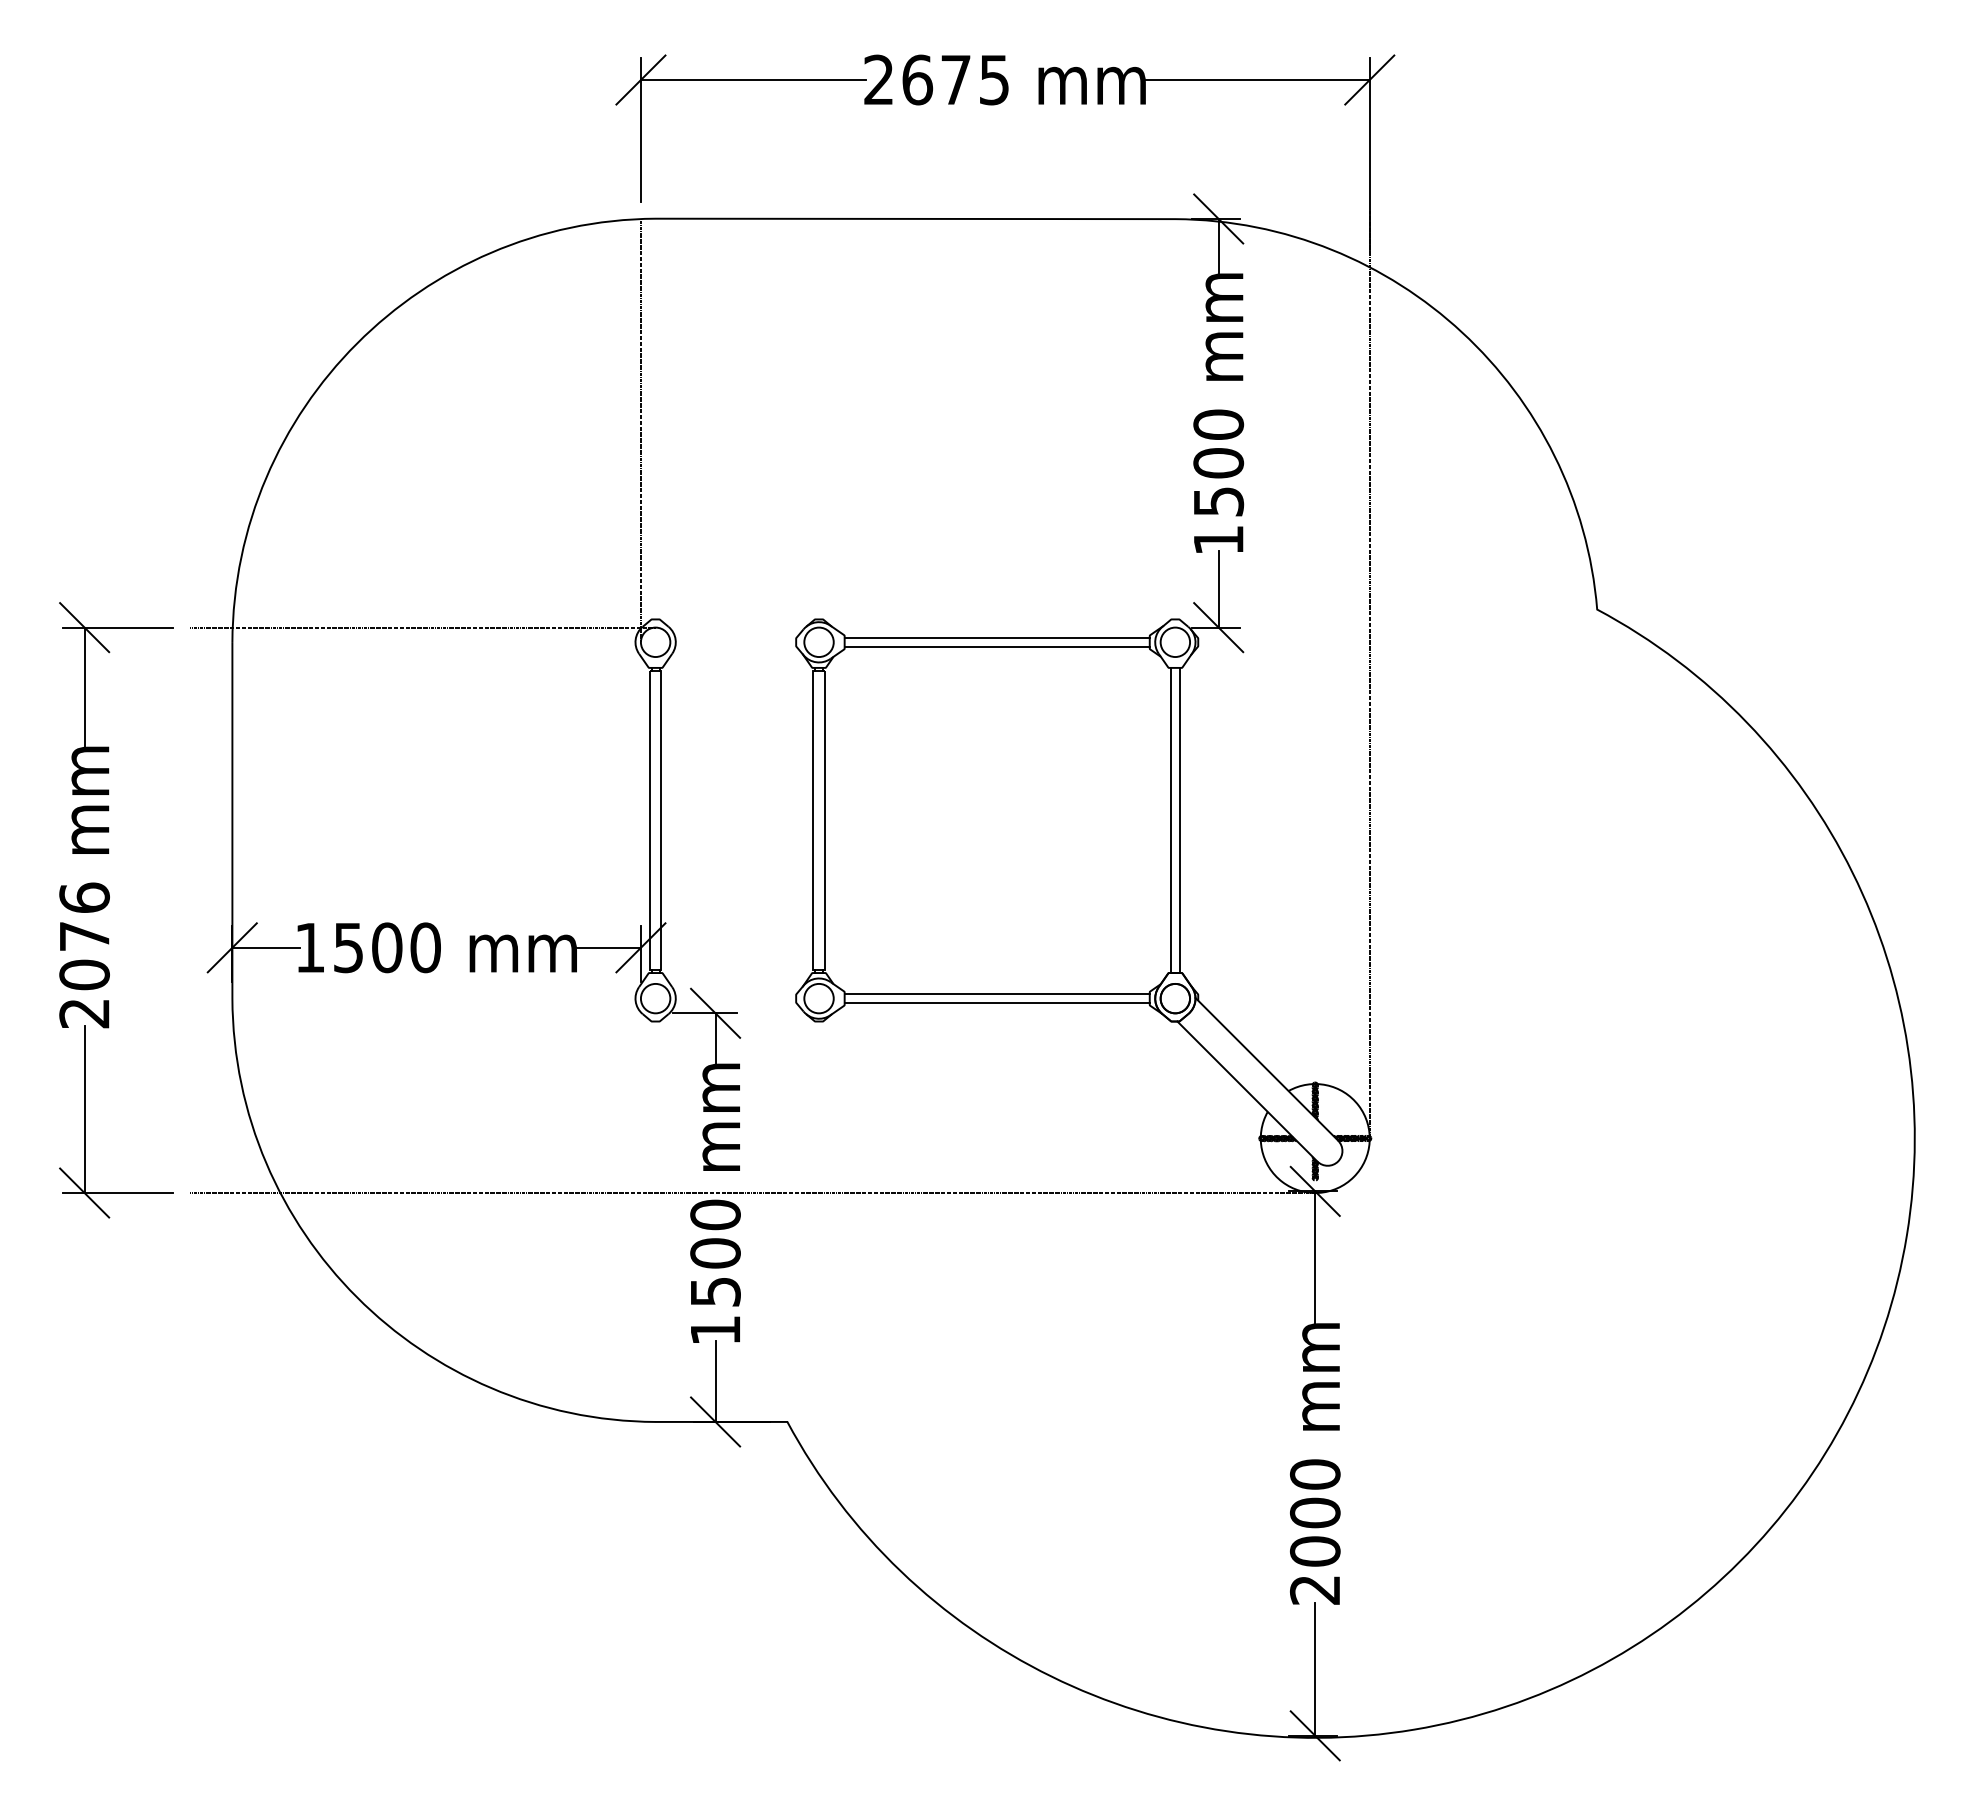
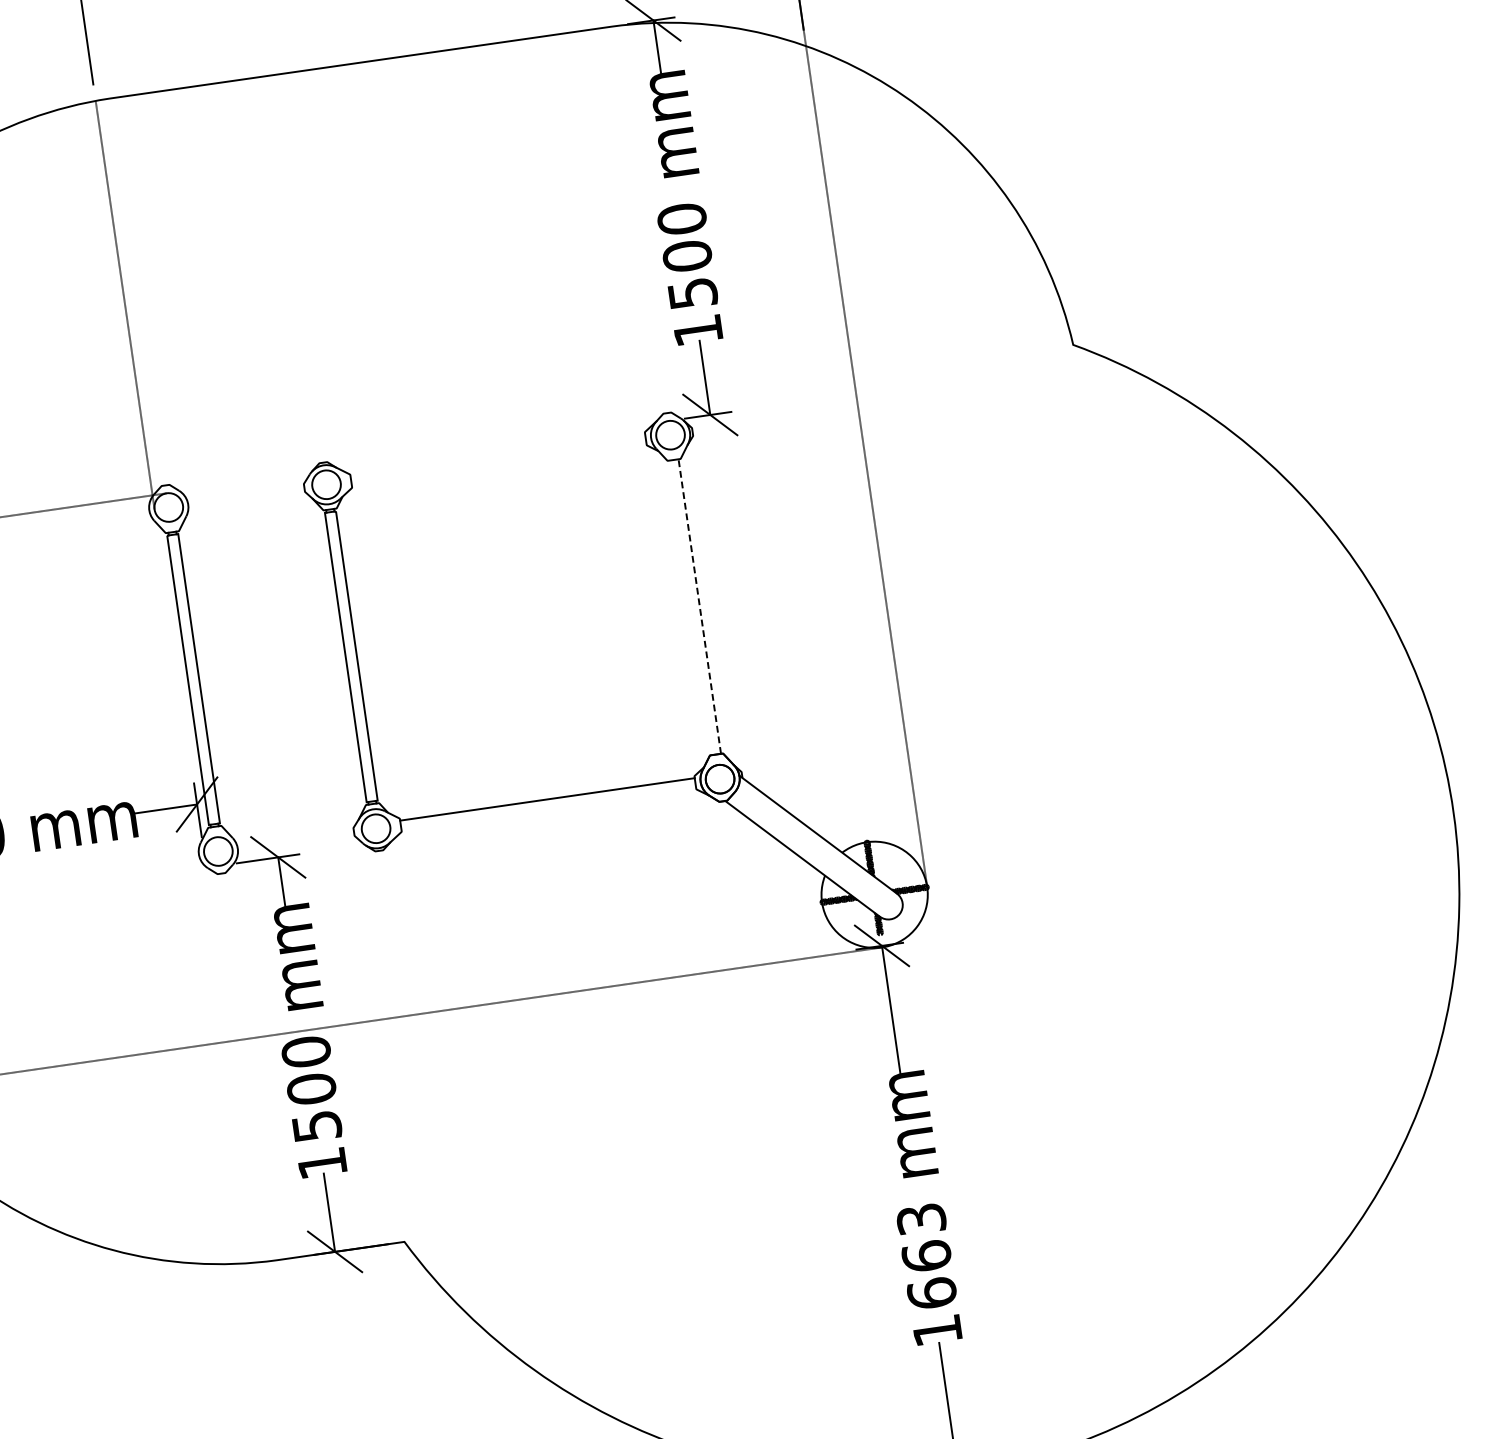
line: (996, 637) -> (497, 455), removed
line: (996, 646) -> (498, 464), removed
line: (1170, 820) -> (690, 607), removed
line: (1179, 820) -> (699, 606), solid -> dashed
line: (996, 1003) -> (548, 808), removed
text: (1314, 1531) -> (928, 1274), 2000 -> 1663

